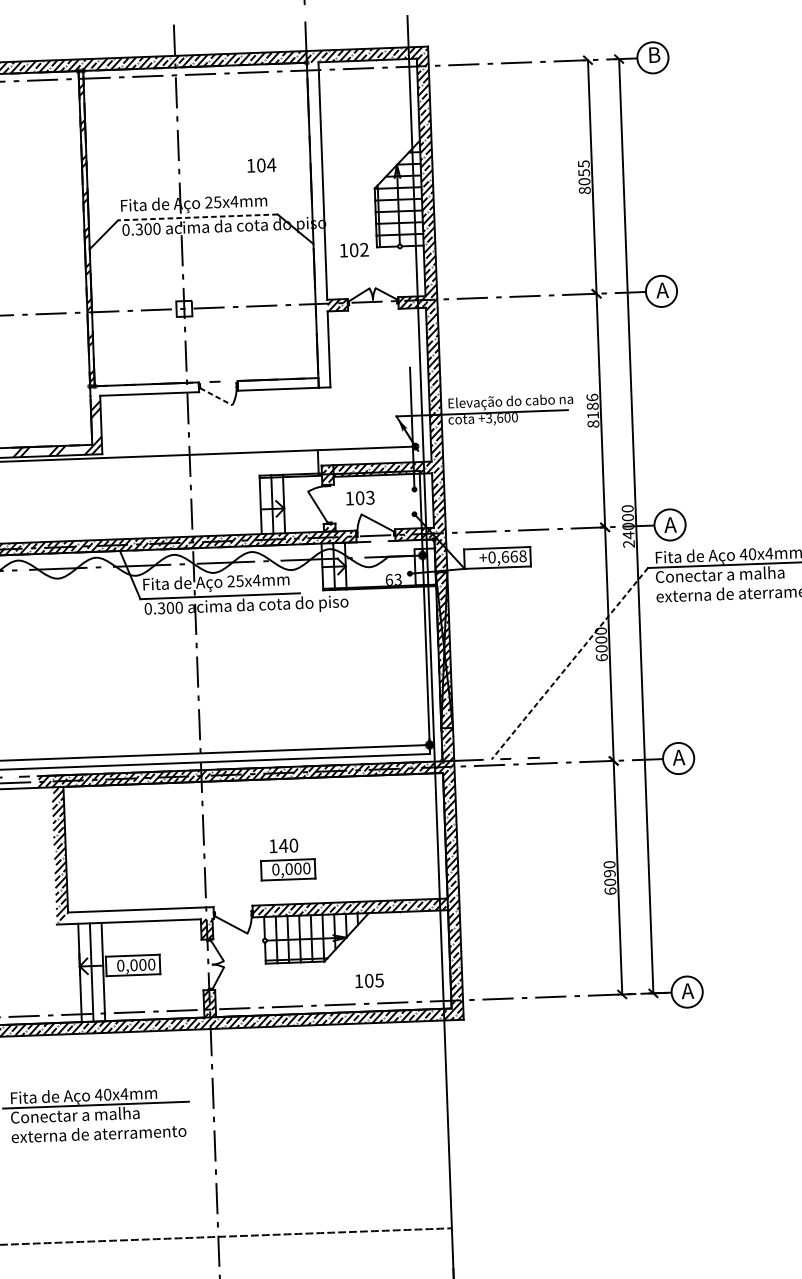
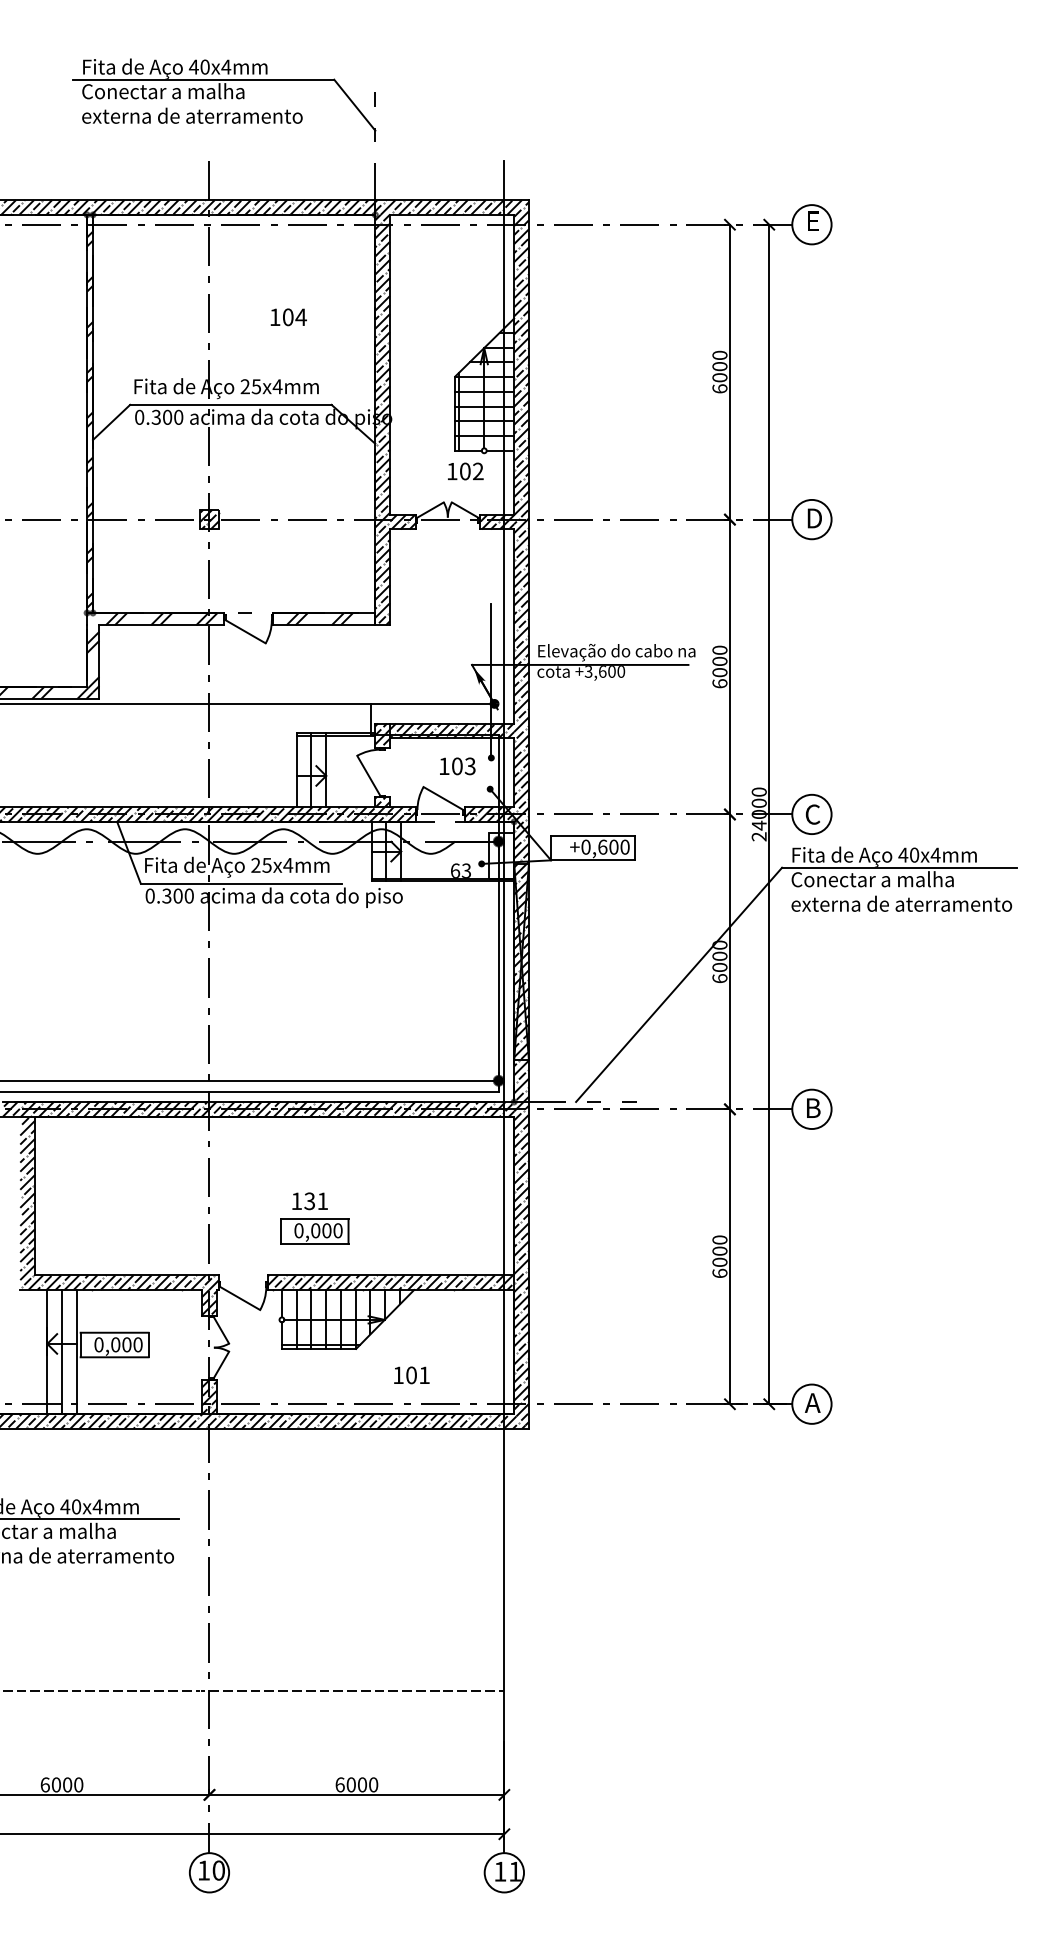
text: (654, 55) -> (814, 221), B -> E
text: (261, 165) -> (288, 317), moved
text: (583, 176) -> (719, 371), 8055 -> 6000
line: (197, 217) -> (230, 404), dashed -> solid
hatch: (318, 224) -> (382, 419), added
text: (354, 250) -> (465, 471), moved
text: (662, 290) -> (813, 518), А -> D
hatch: (184, 308) -> (209, 519), added
hatch: (274, 384) -> (319, 618), added
hatch: (149, 388) -> (161, 618), added
line: (216, 397) -> (246, 632), dashed -> solid
text: (592, 410) -> (719, 666), 8186 -> 6000
text: (360, 498) -> (457, 766), moved
text: (670, 524) -> (812, 814), А -> C
text: (518, 555) -> (619, 846), +0,668 -> +0,600
line: (570, 663) -> (679, 984), dashed -> solid
text: (679, 757) -> (812, 1107), А -> B
text: (288, 845) -> (315, 1201), 140 -> 131
text: (609, 873) -> (719, 1250), 6090 -> 6000
hatch: (138, 915) -> (123, 1282), added
text: (379, 980) -> (424, 1375), 105 -> 101

